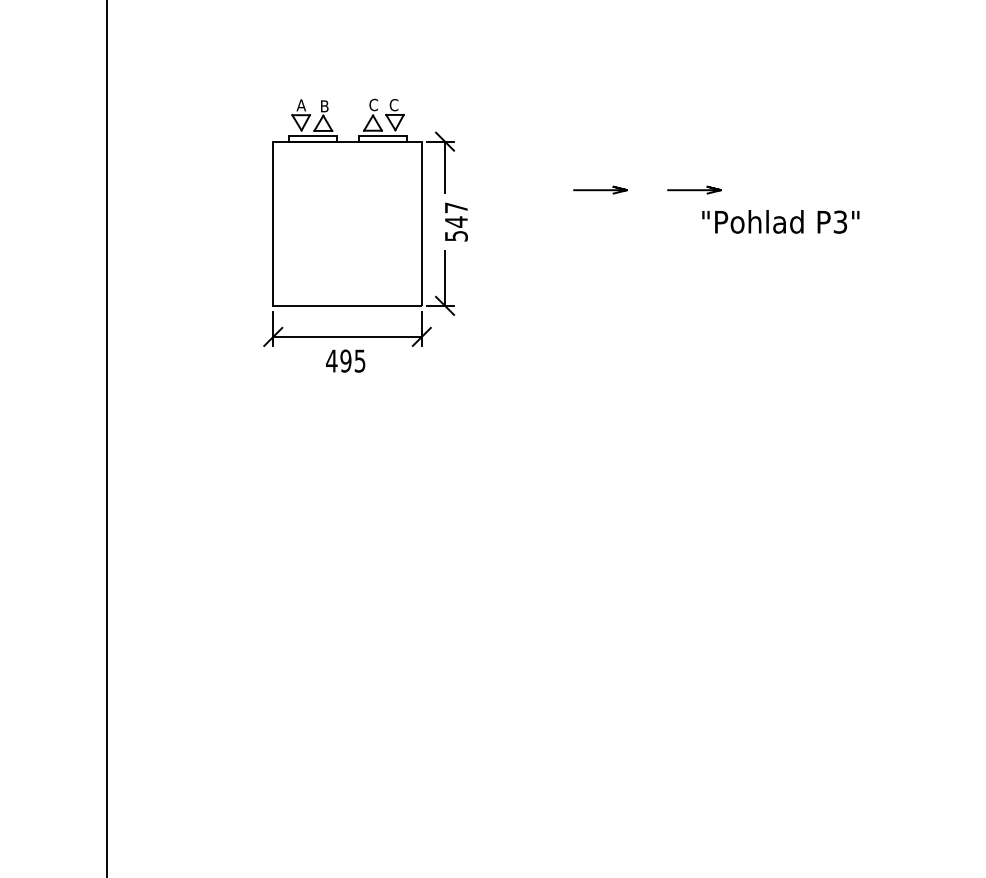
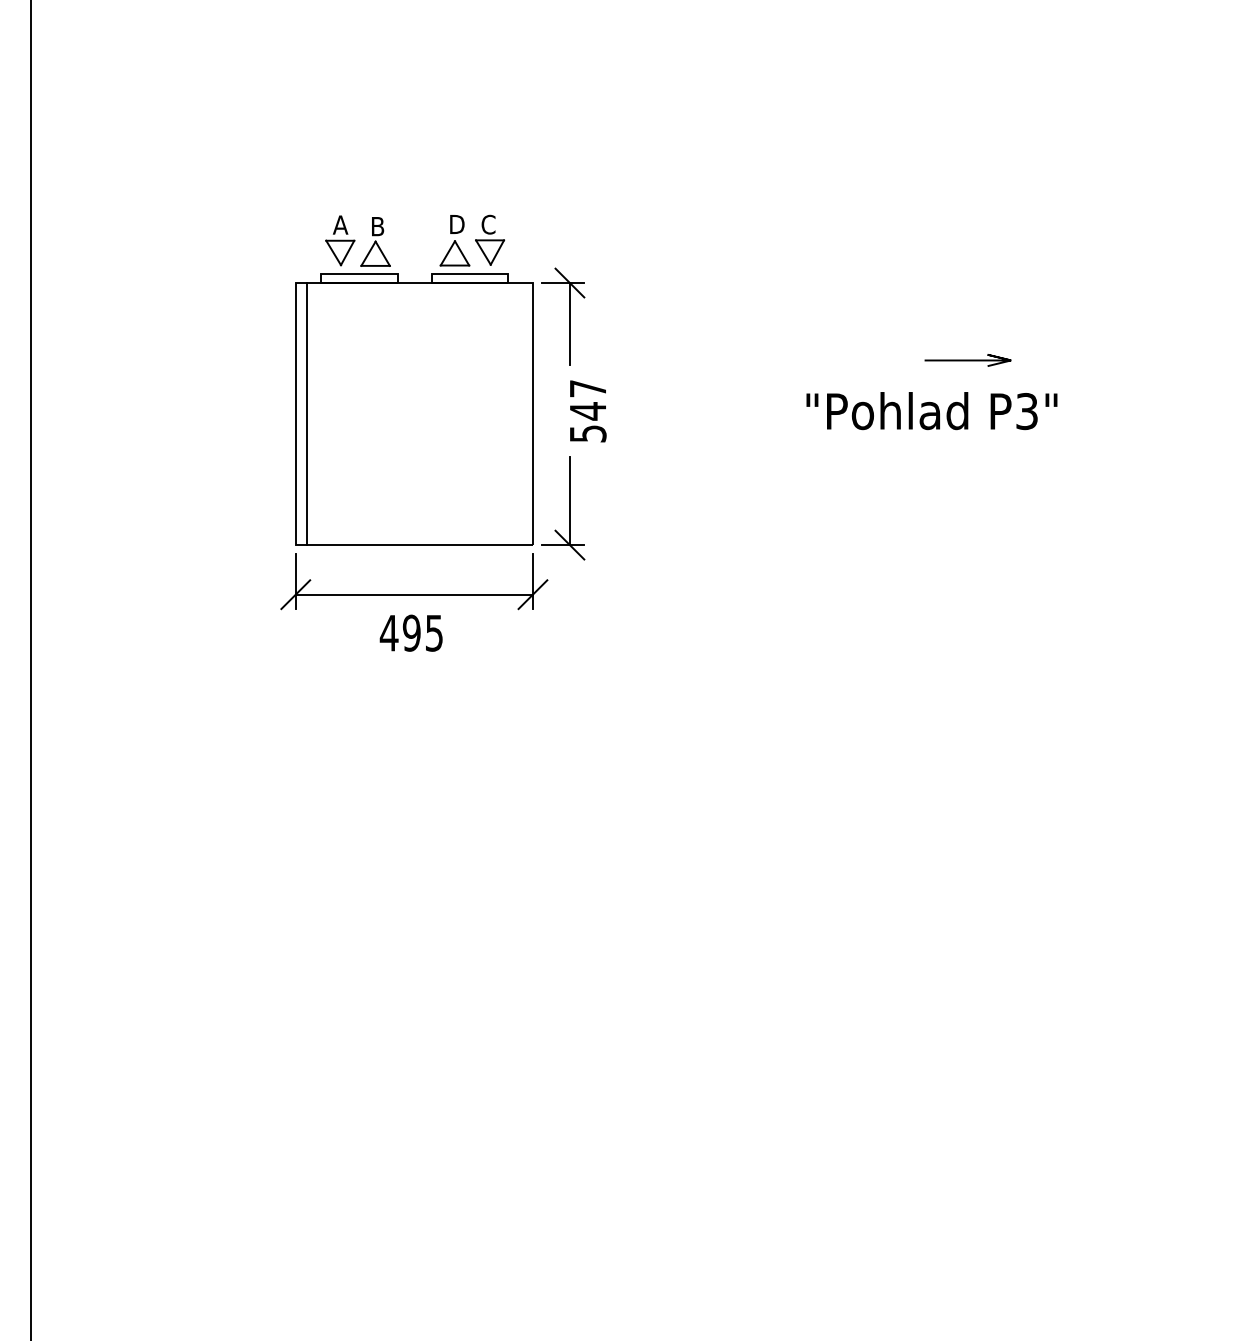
text: (373, 104) -> (455, 223), C -> D
line: (600, 189) -> (818, 359), removed
text: (780, 221) -> (931, 410), moved
line: (280, 223) -> (307, 413), added

